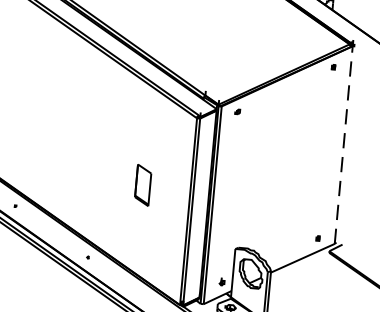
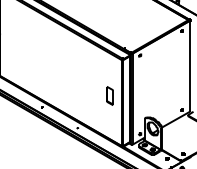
line: (342, 143) -> (189, 65), dashed -> solid
part: (142, 184) -> (109, 95), moved

